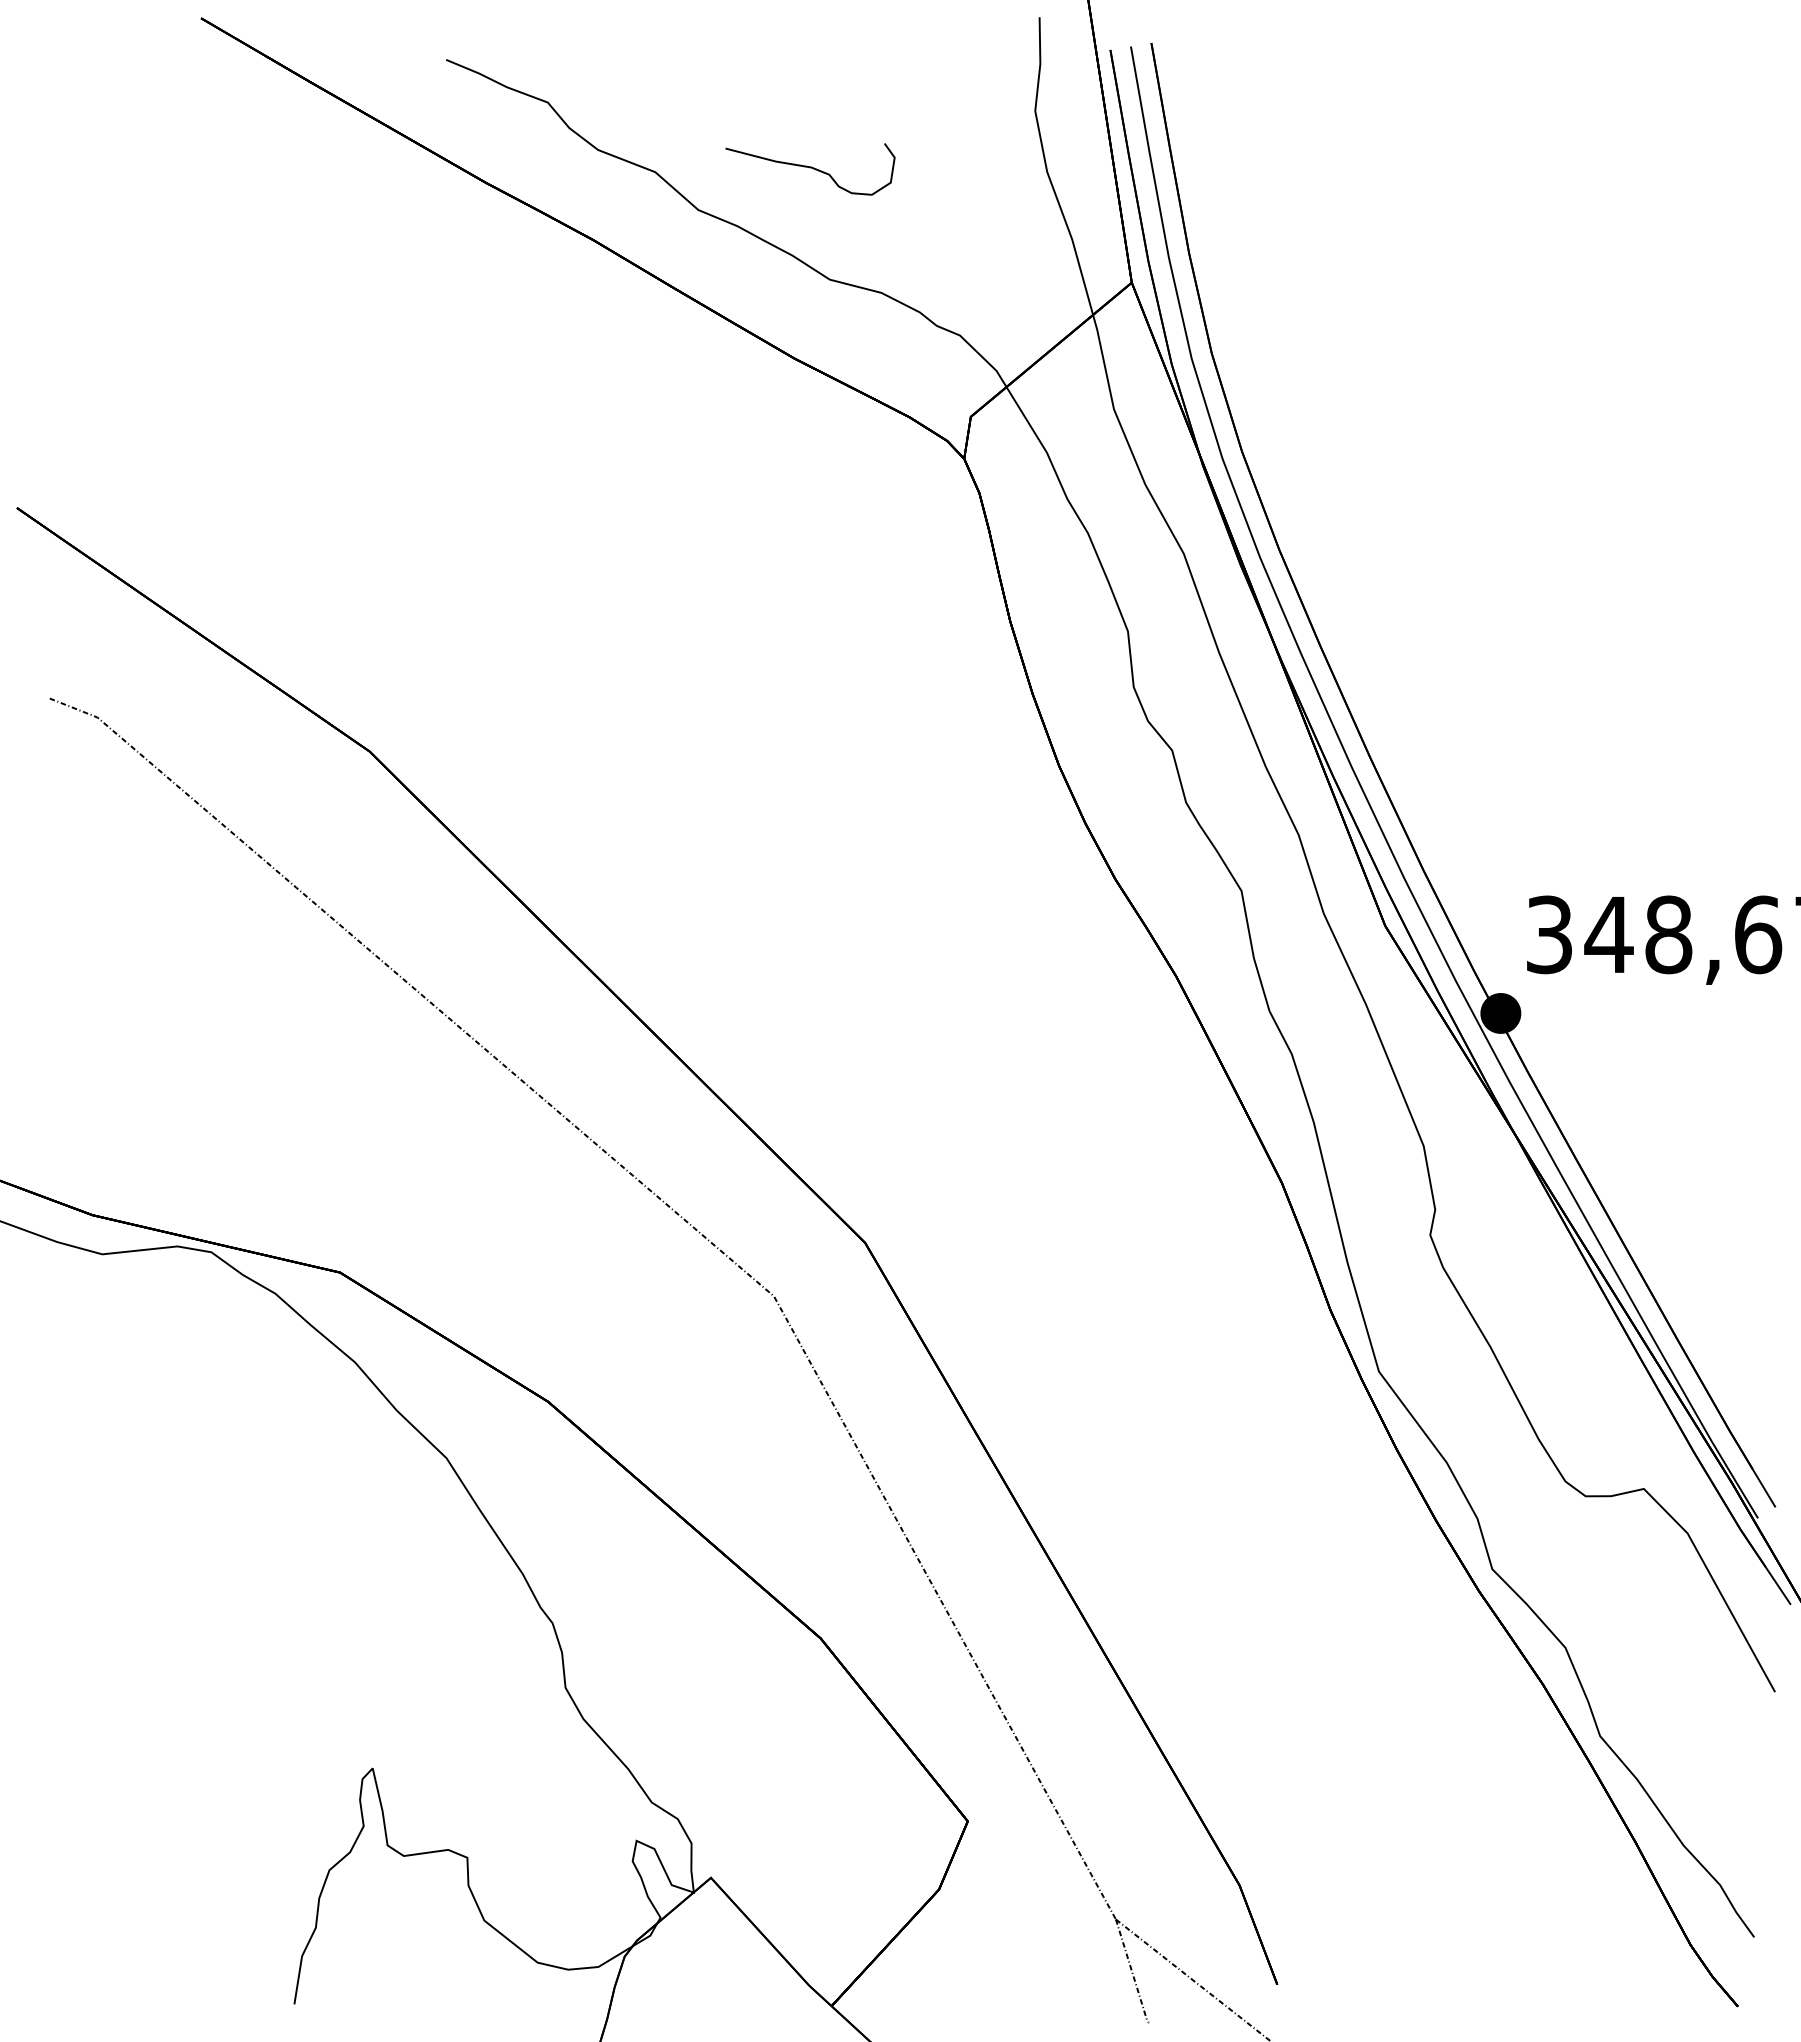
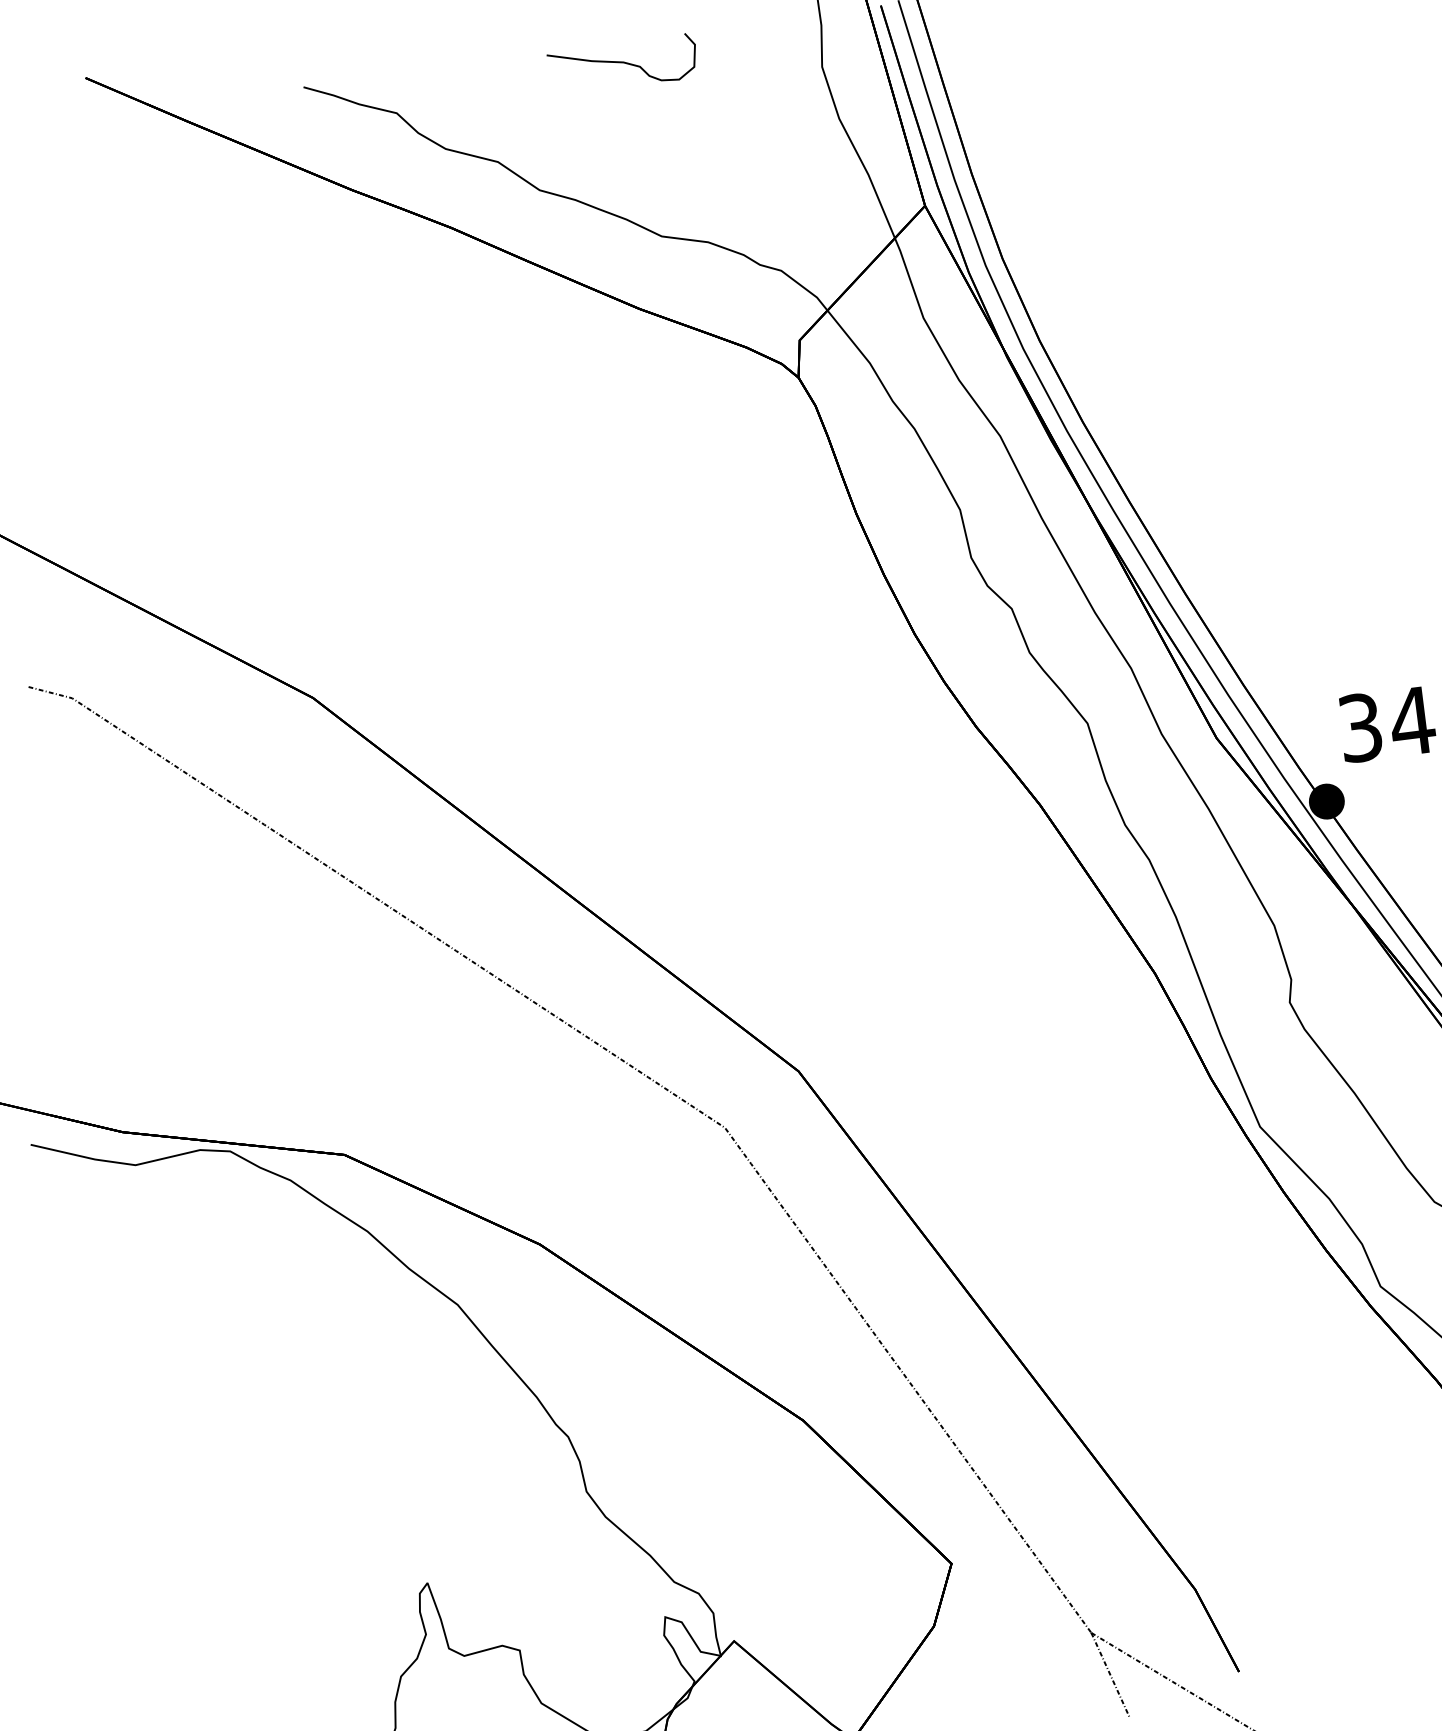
curve: (810, 168) -> (622, 63), moved

